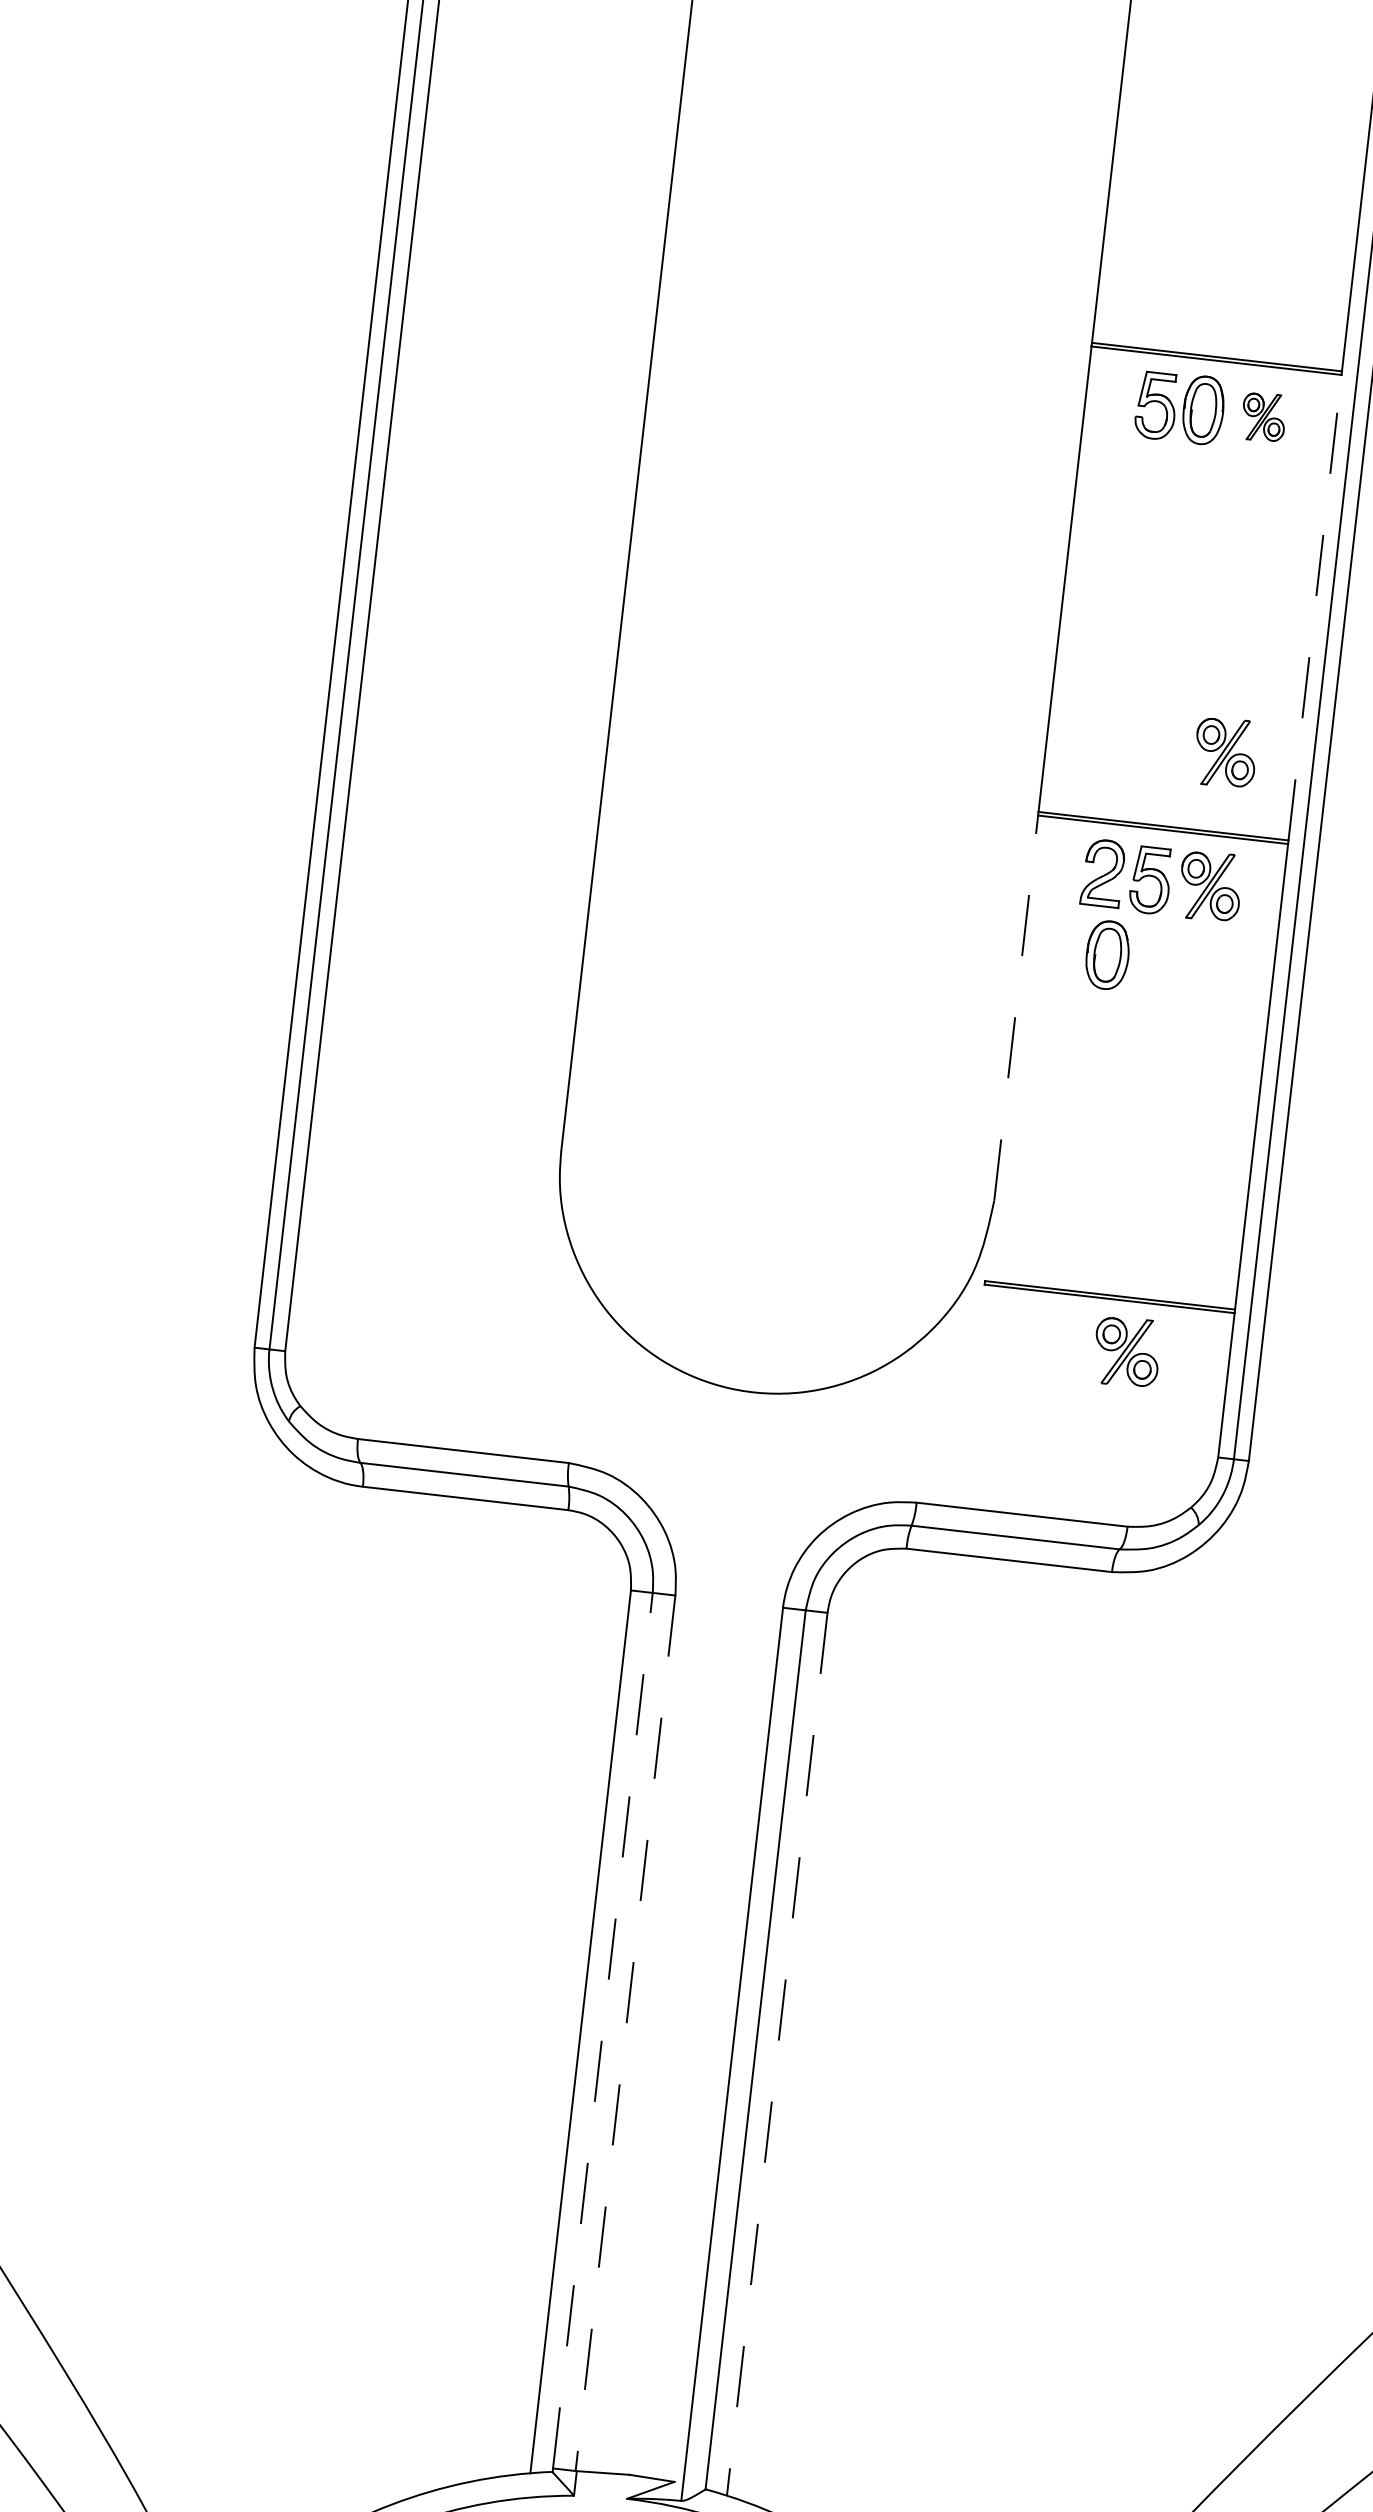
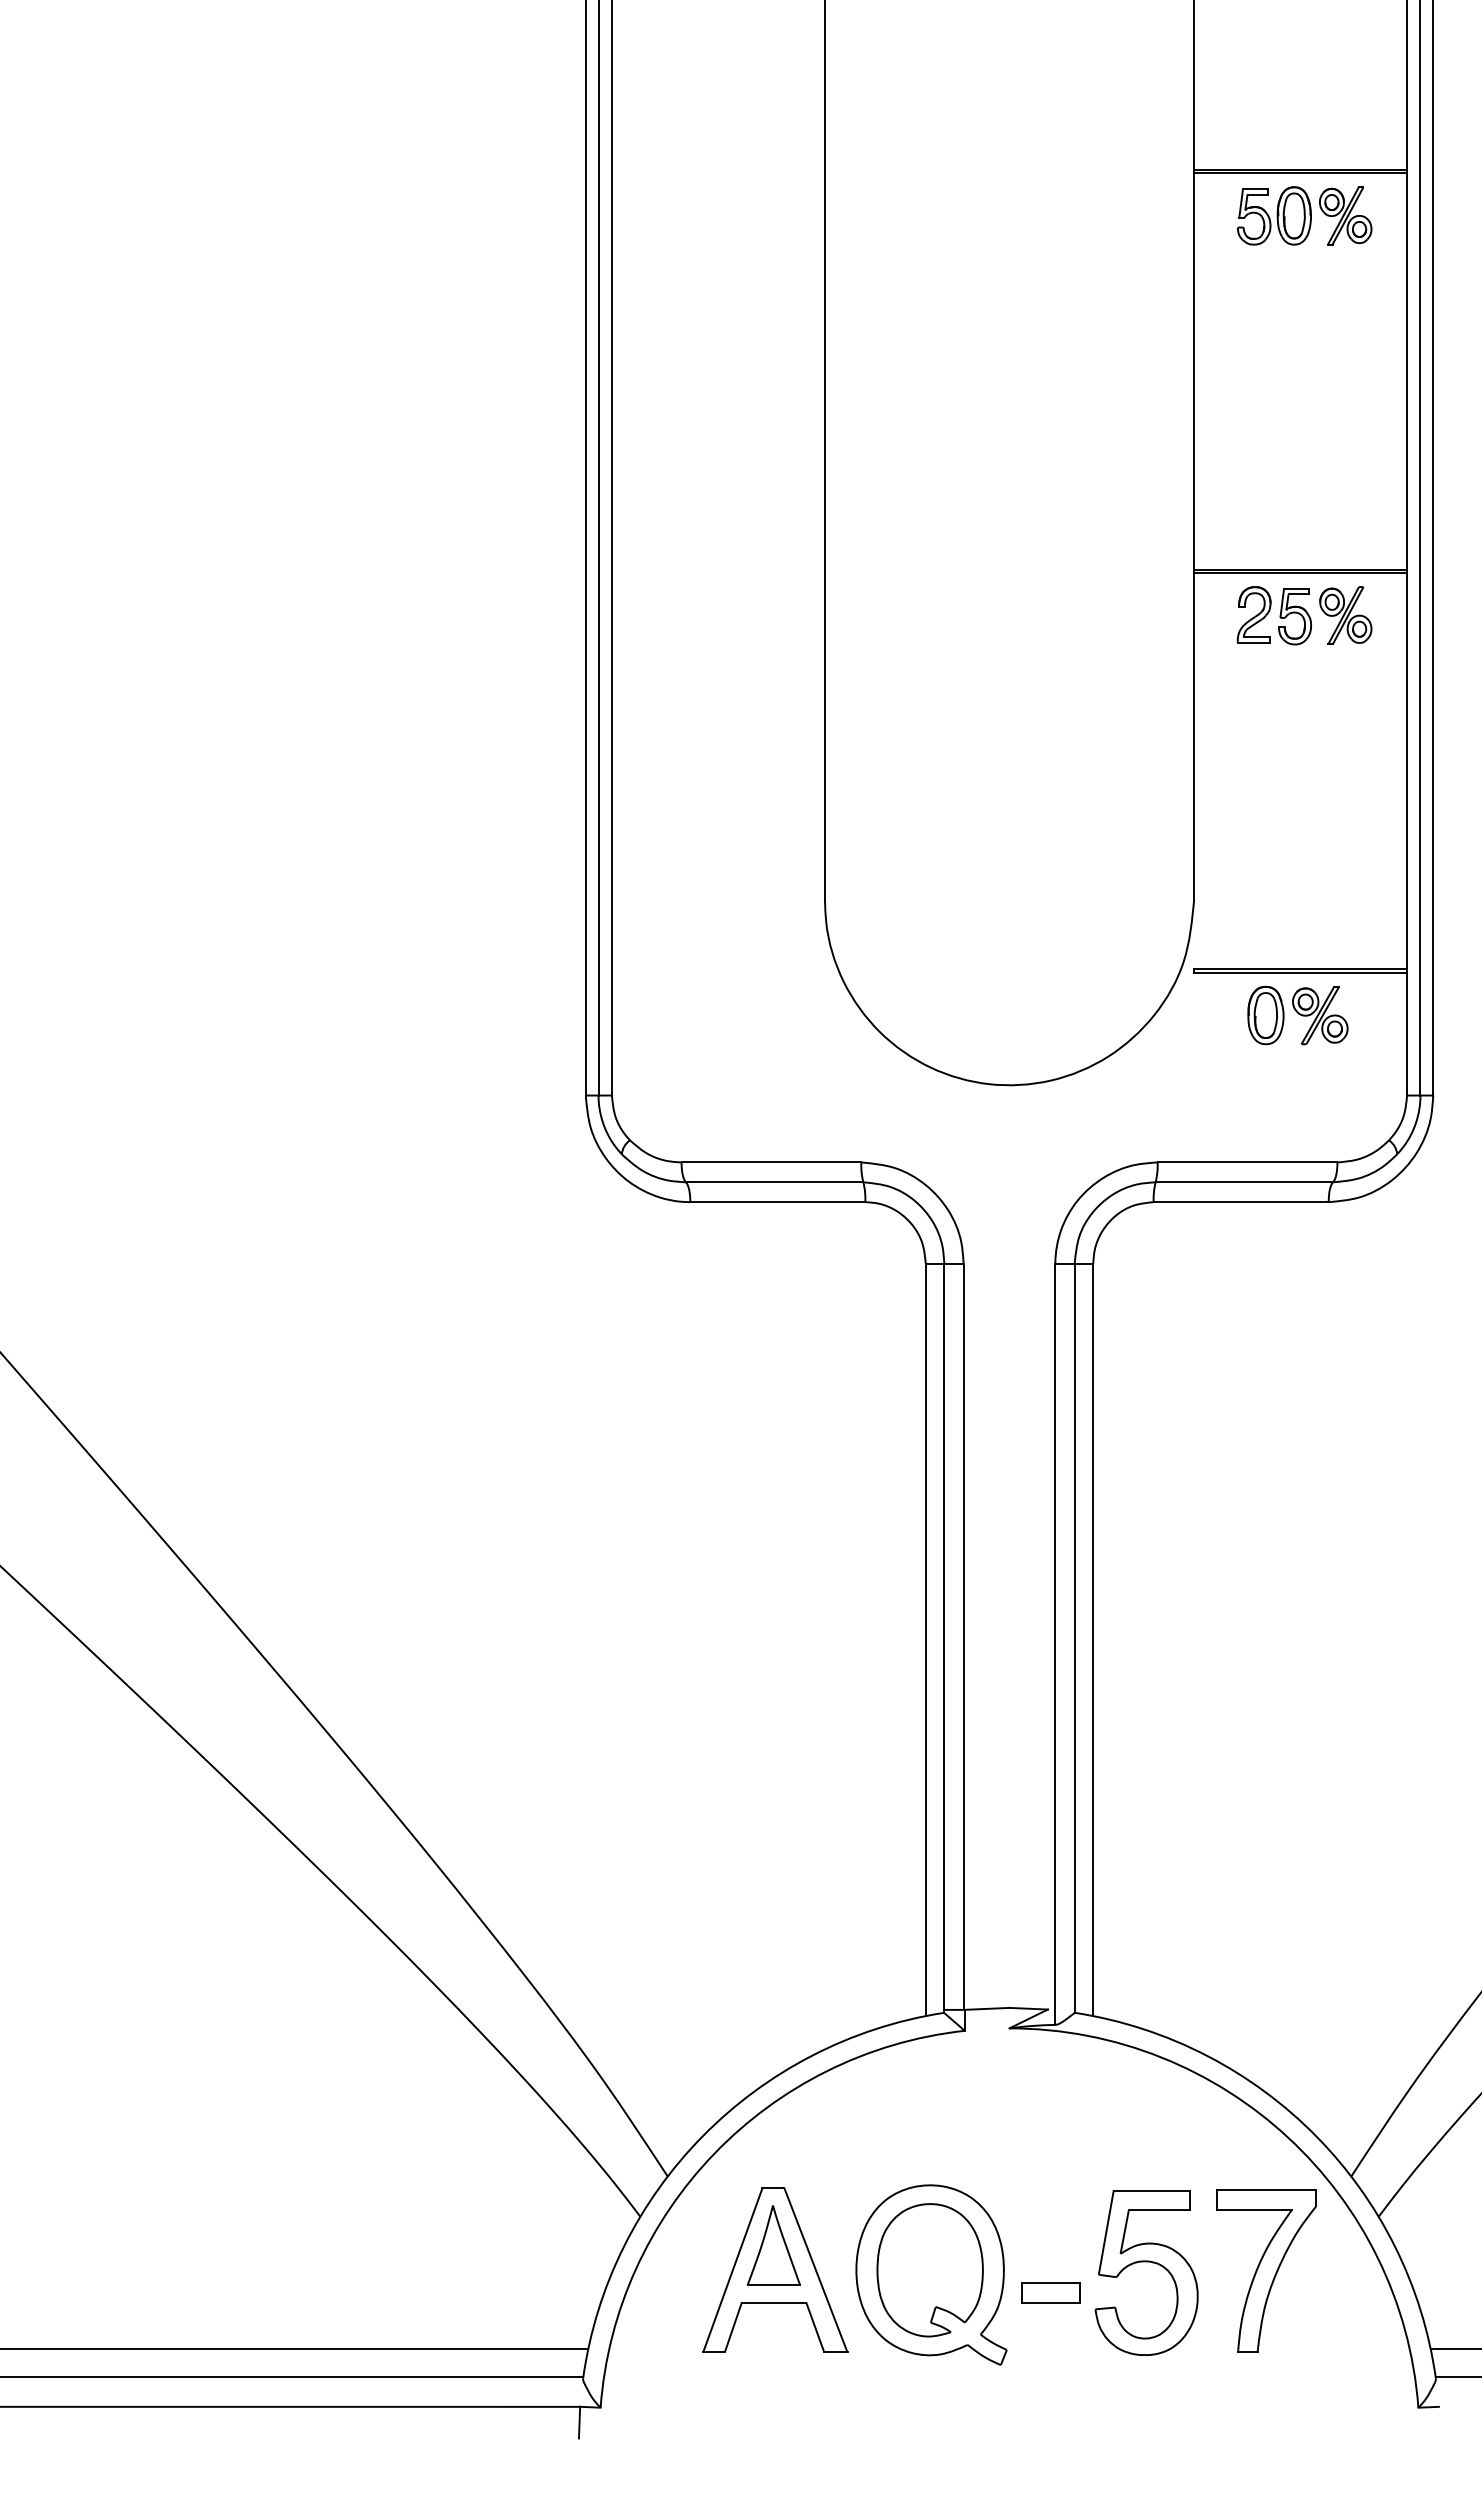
part: (1263, 416) -> (1345, 215), size x1.43
line: (1315, 606) -> (1407, 370), dashed -> solid
part: (1225, 752) -> (1345, 501), removed
part: (1107, 955) -> (1265, 1015), moved
line: (1016, 1007) -> (1194, 736), dashed -> solid
line: (603, 2030) -> (944, 1636), dashed -> solid
line: (625, 2032) -> (963, 1636), dashed -> solid
line: (777, 2054) -> (1093, 1640), dashed -> solid

